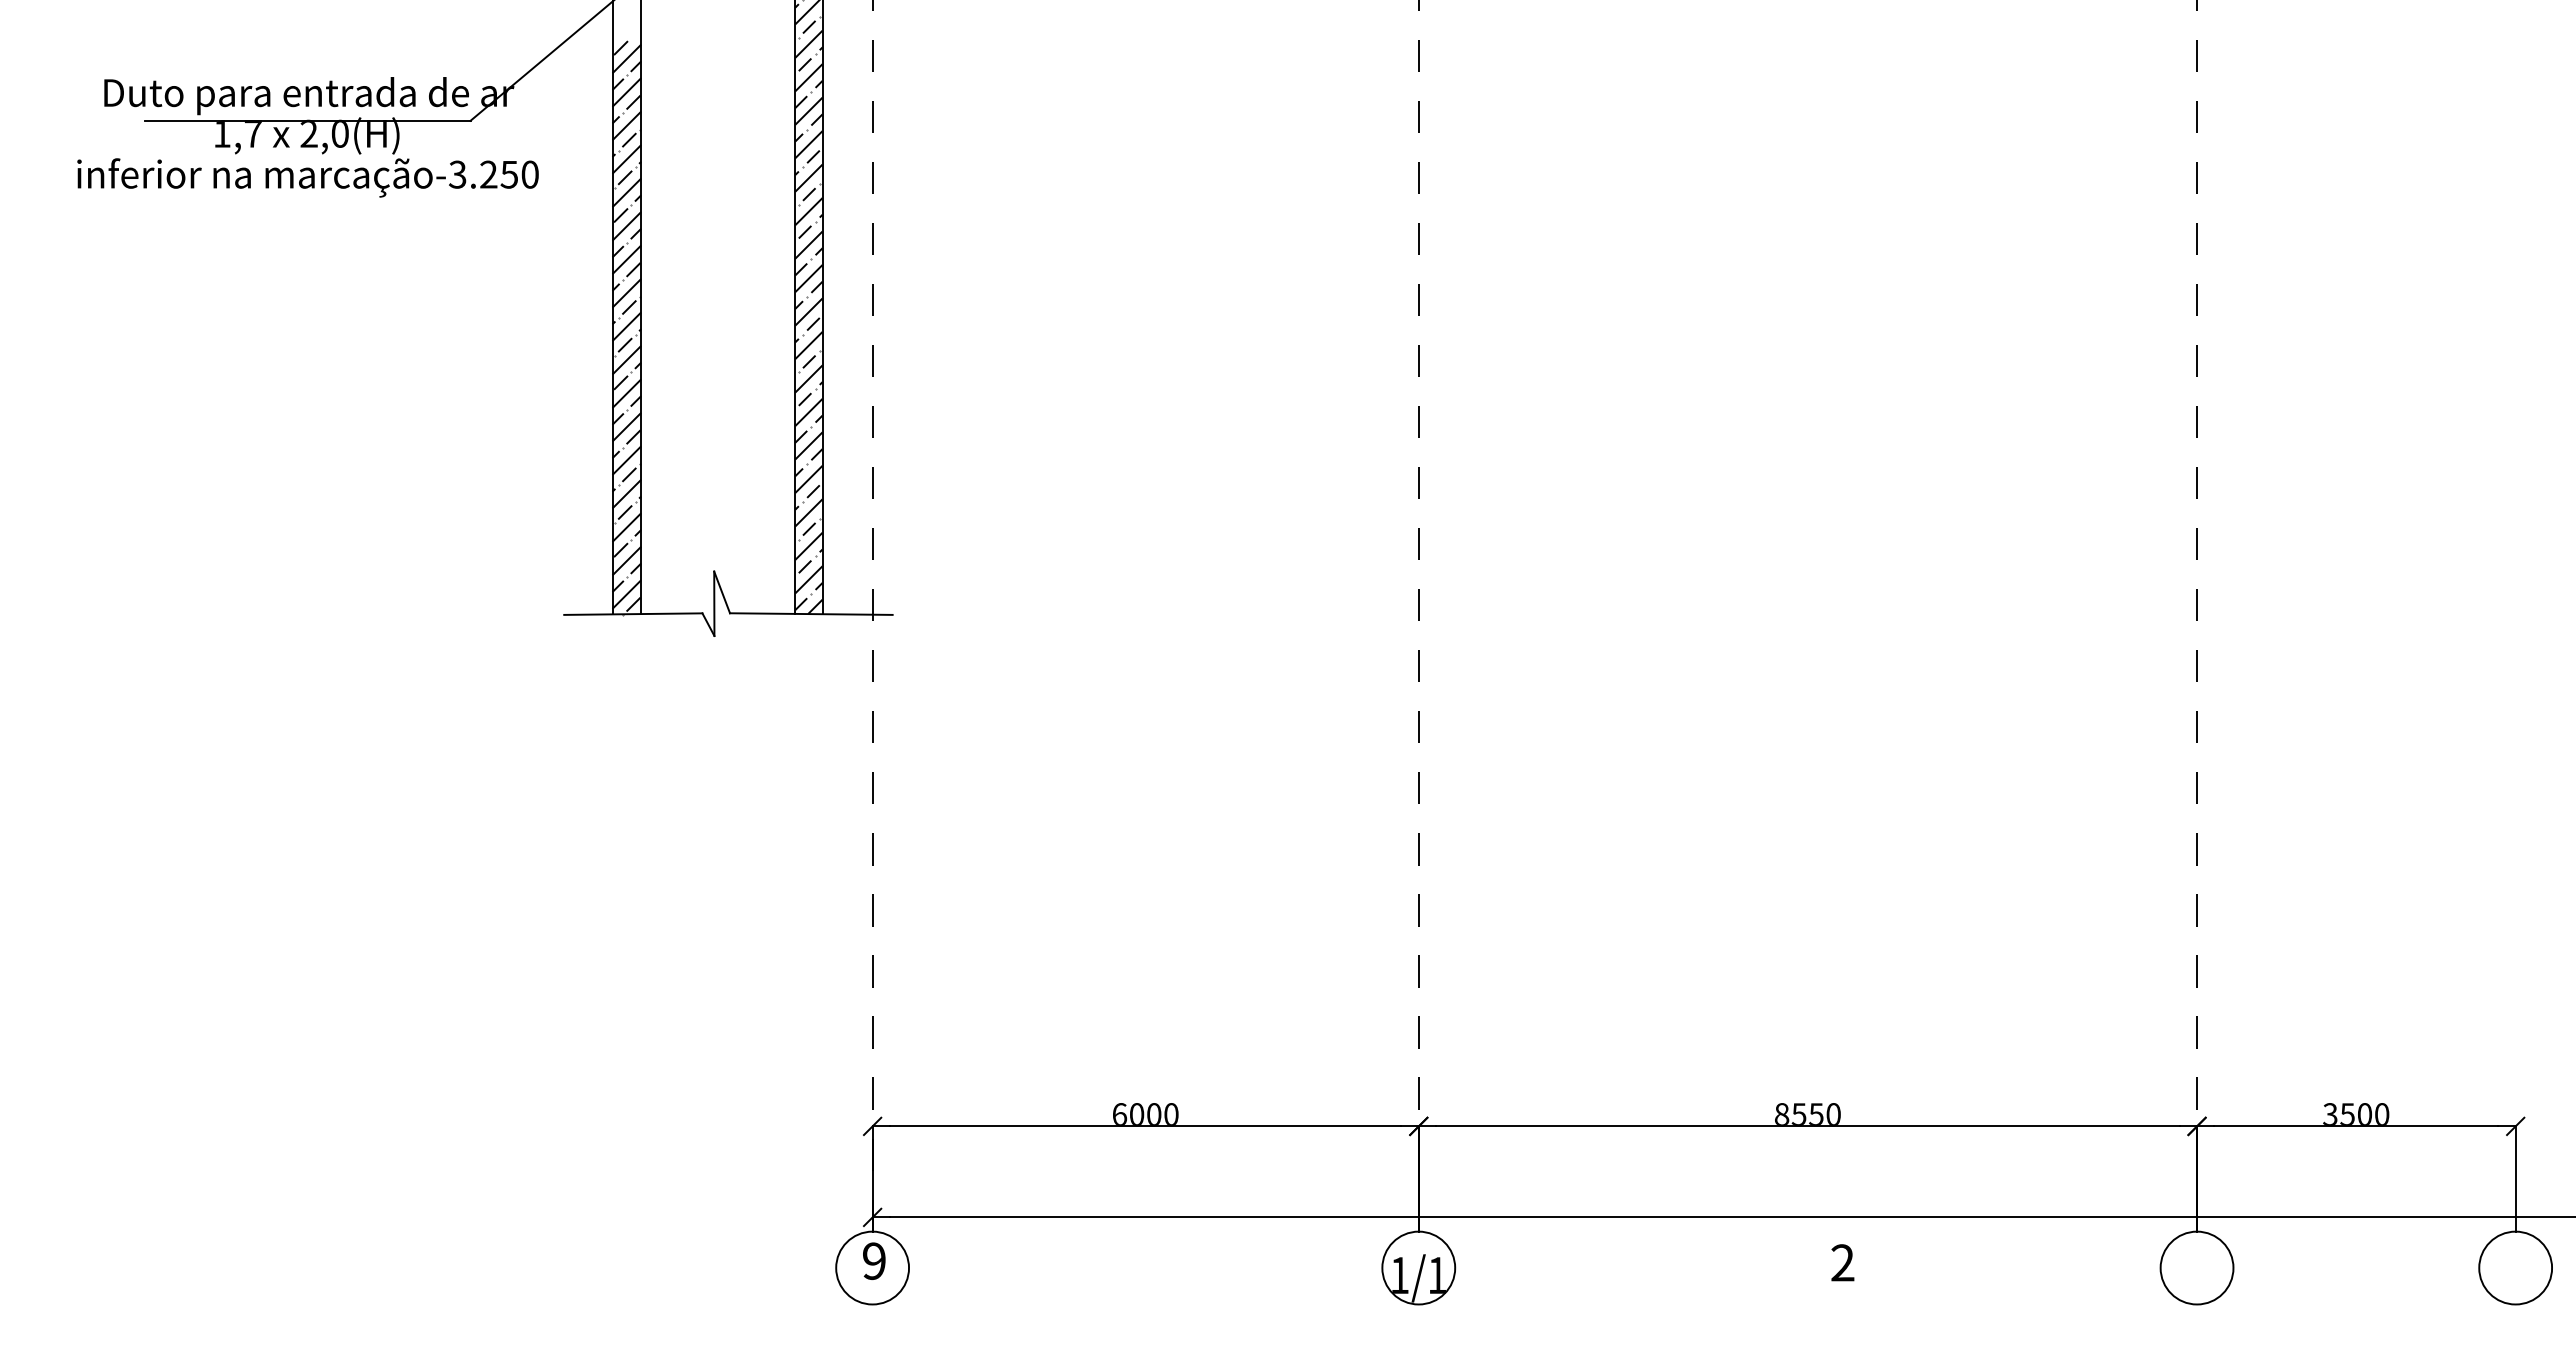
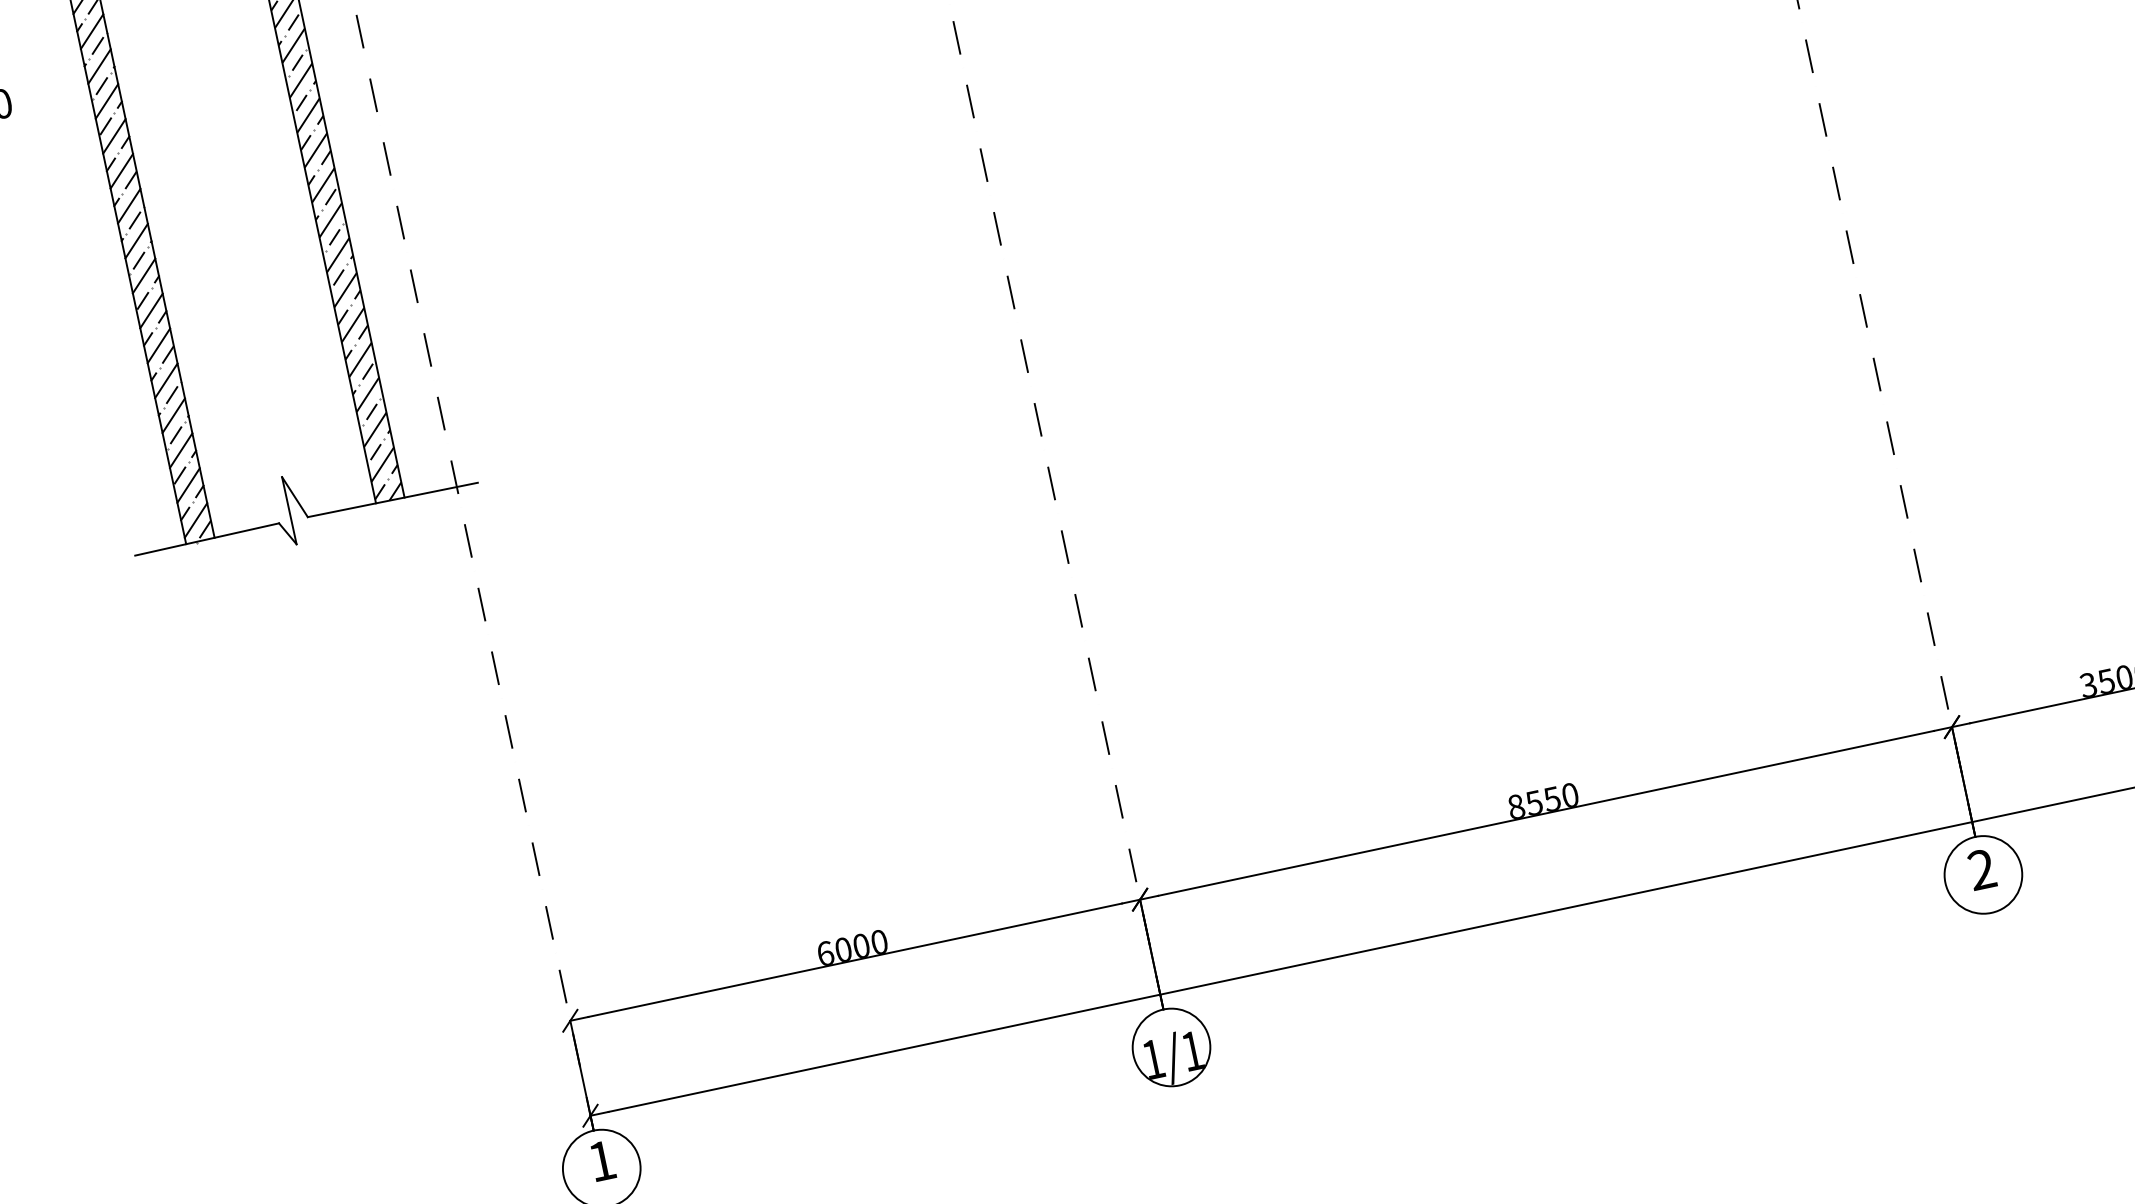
text: (874, 1261) -> (602, 1161), 9 -> 1
text: (1842, 1262) -> (1981, 869), moved

